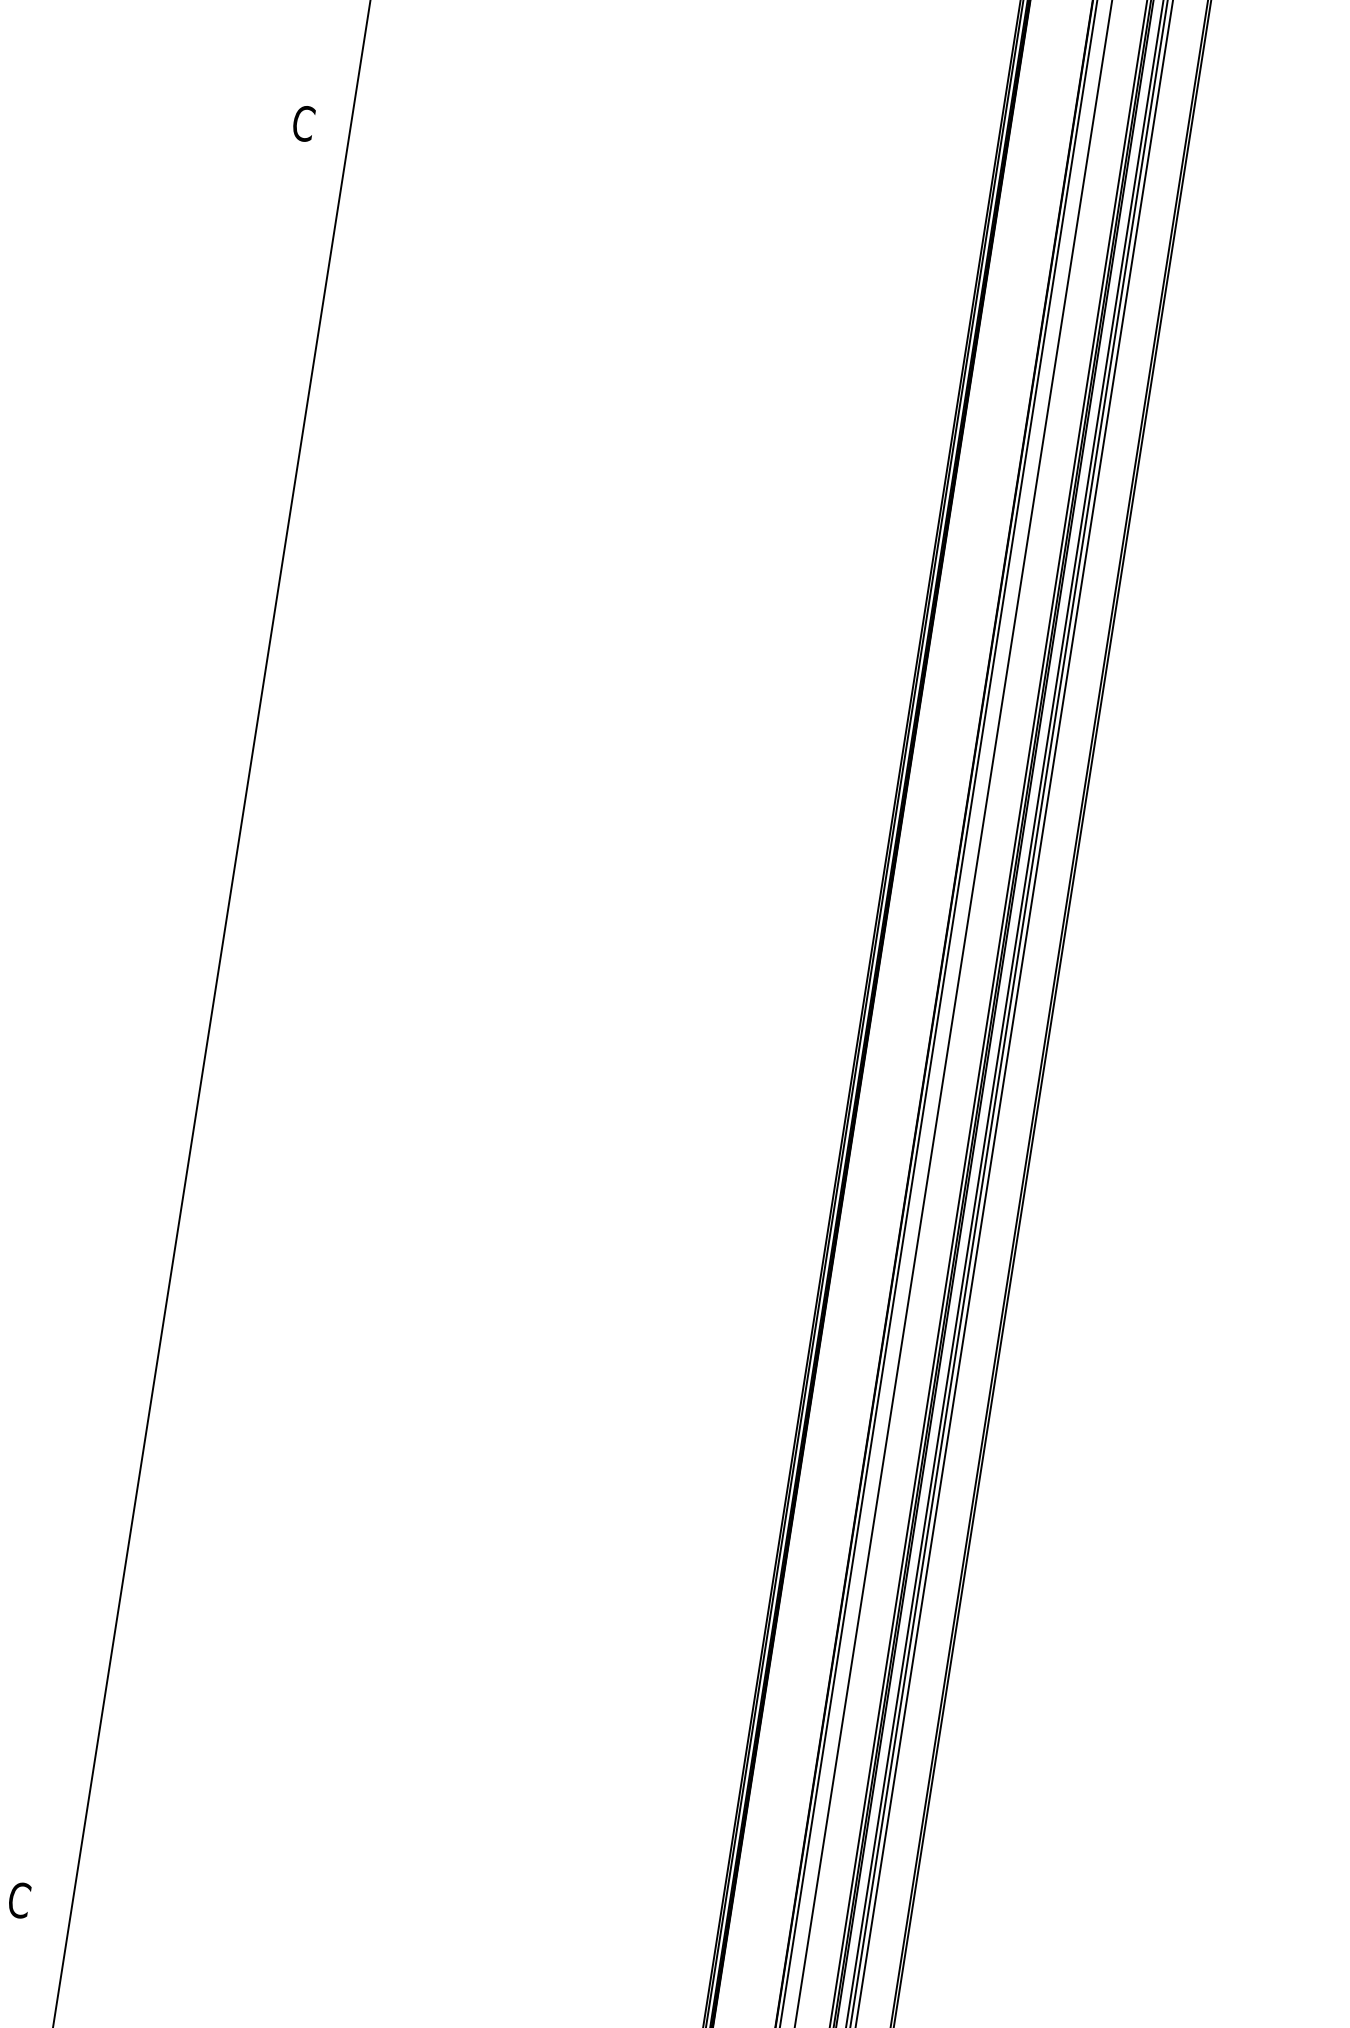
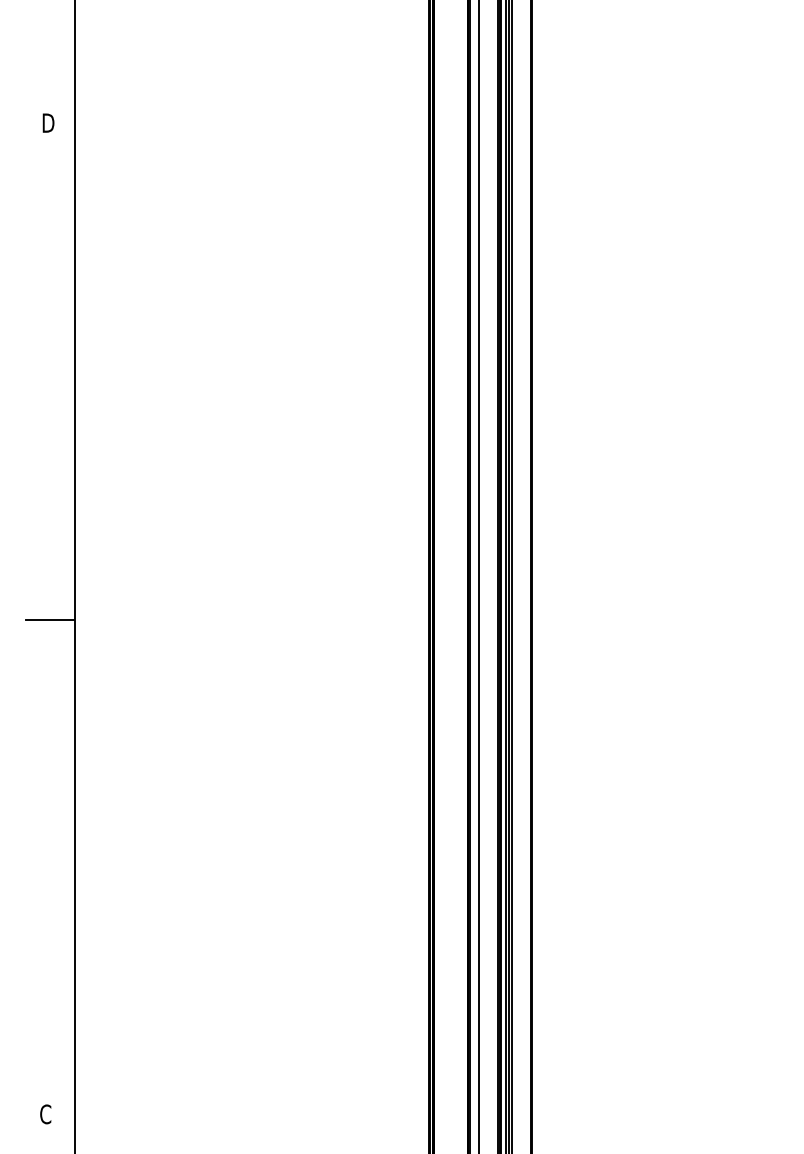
text: (302, 124) -> (48, 123), C -> D
line: (164, 1015) -> (49, 620), added

